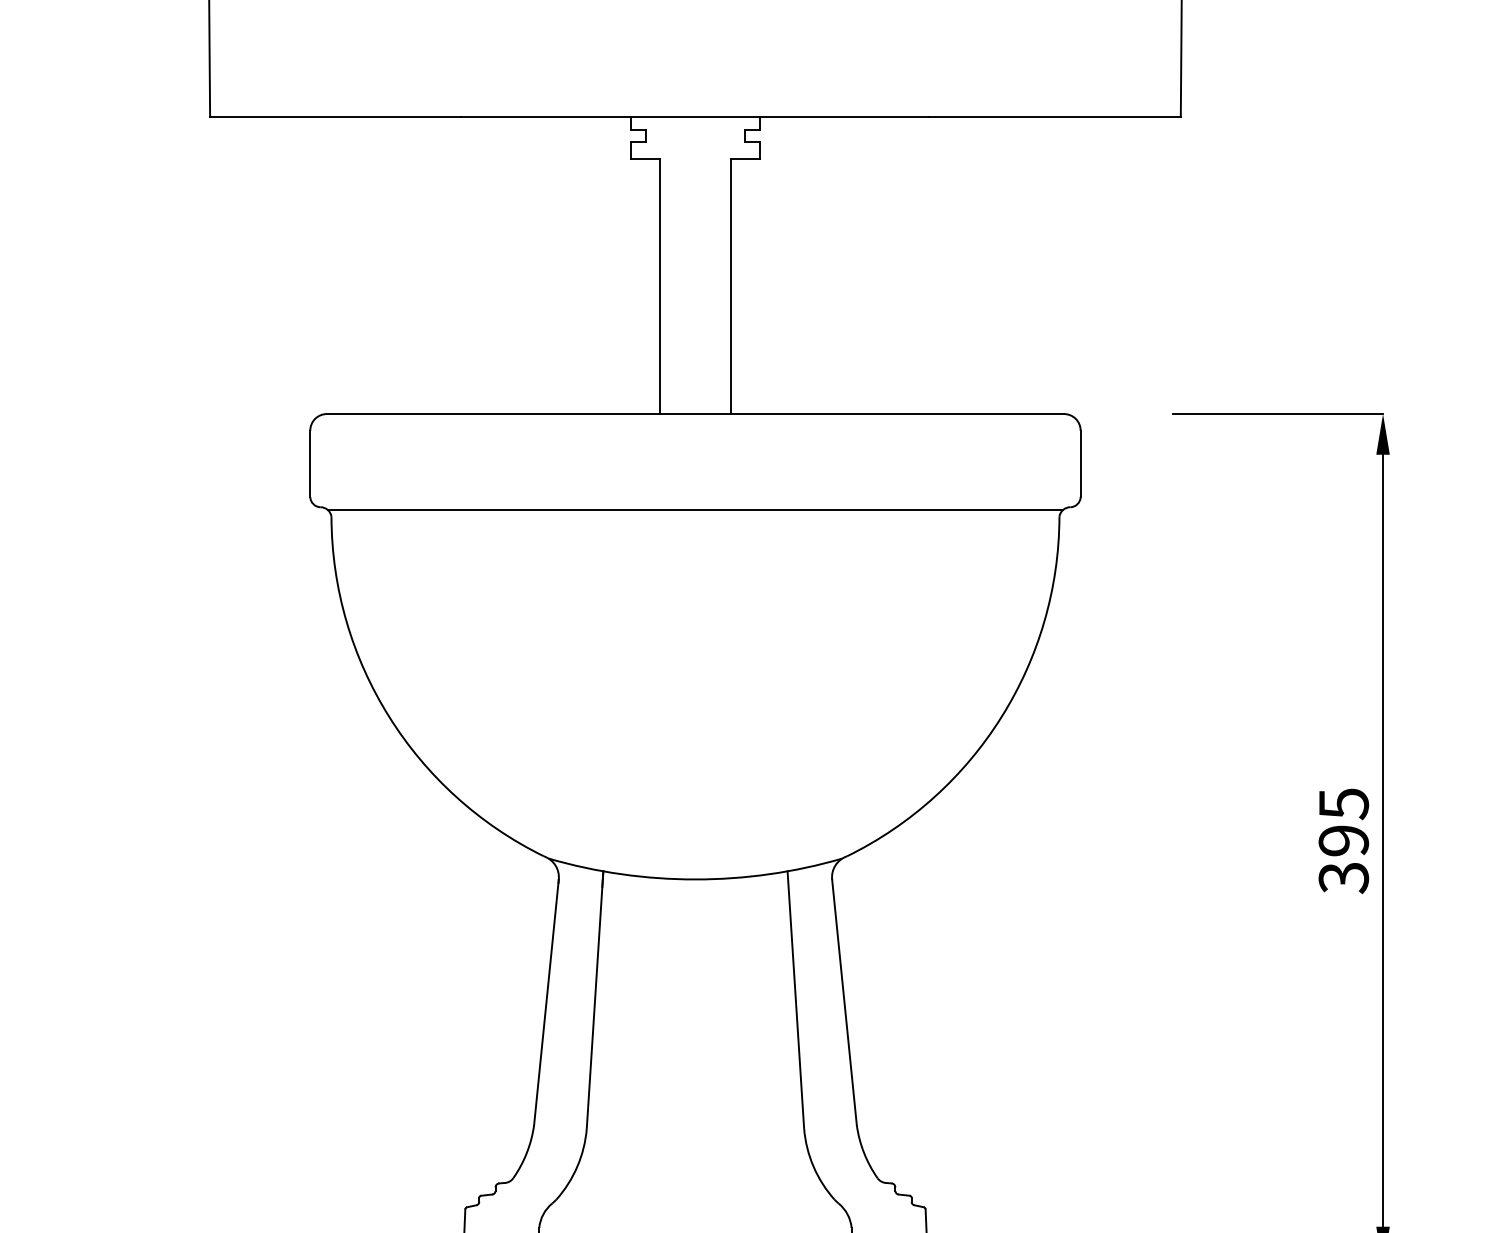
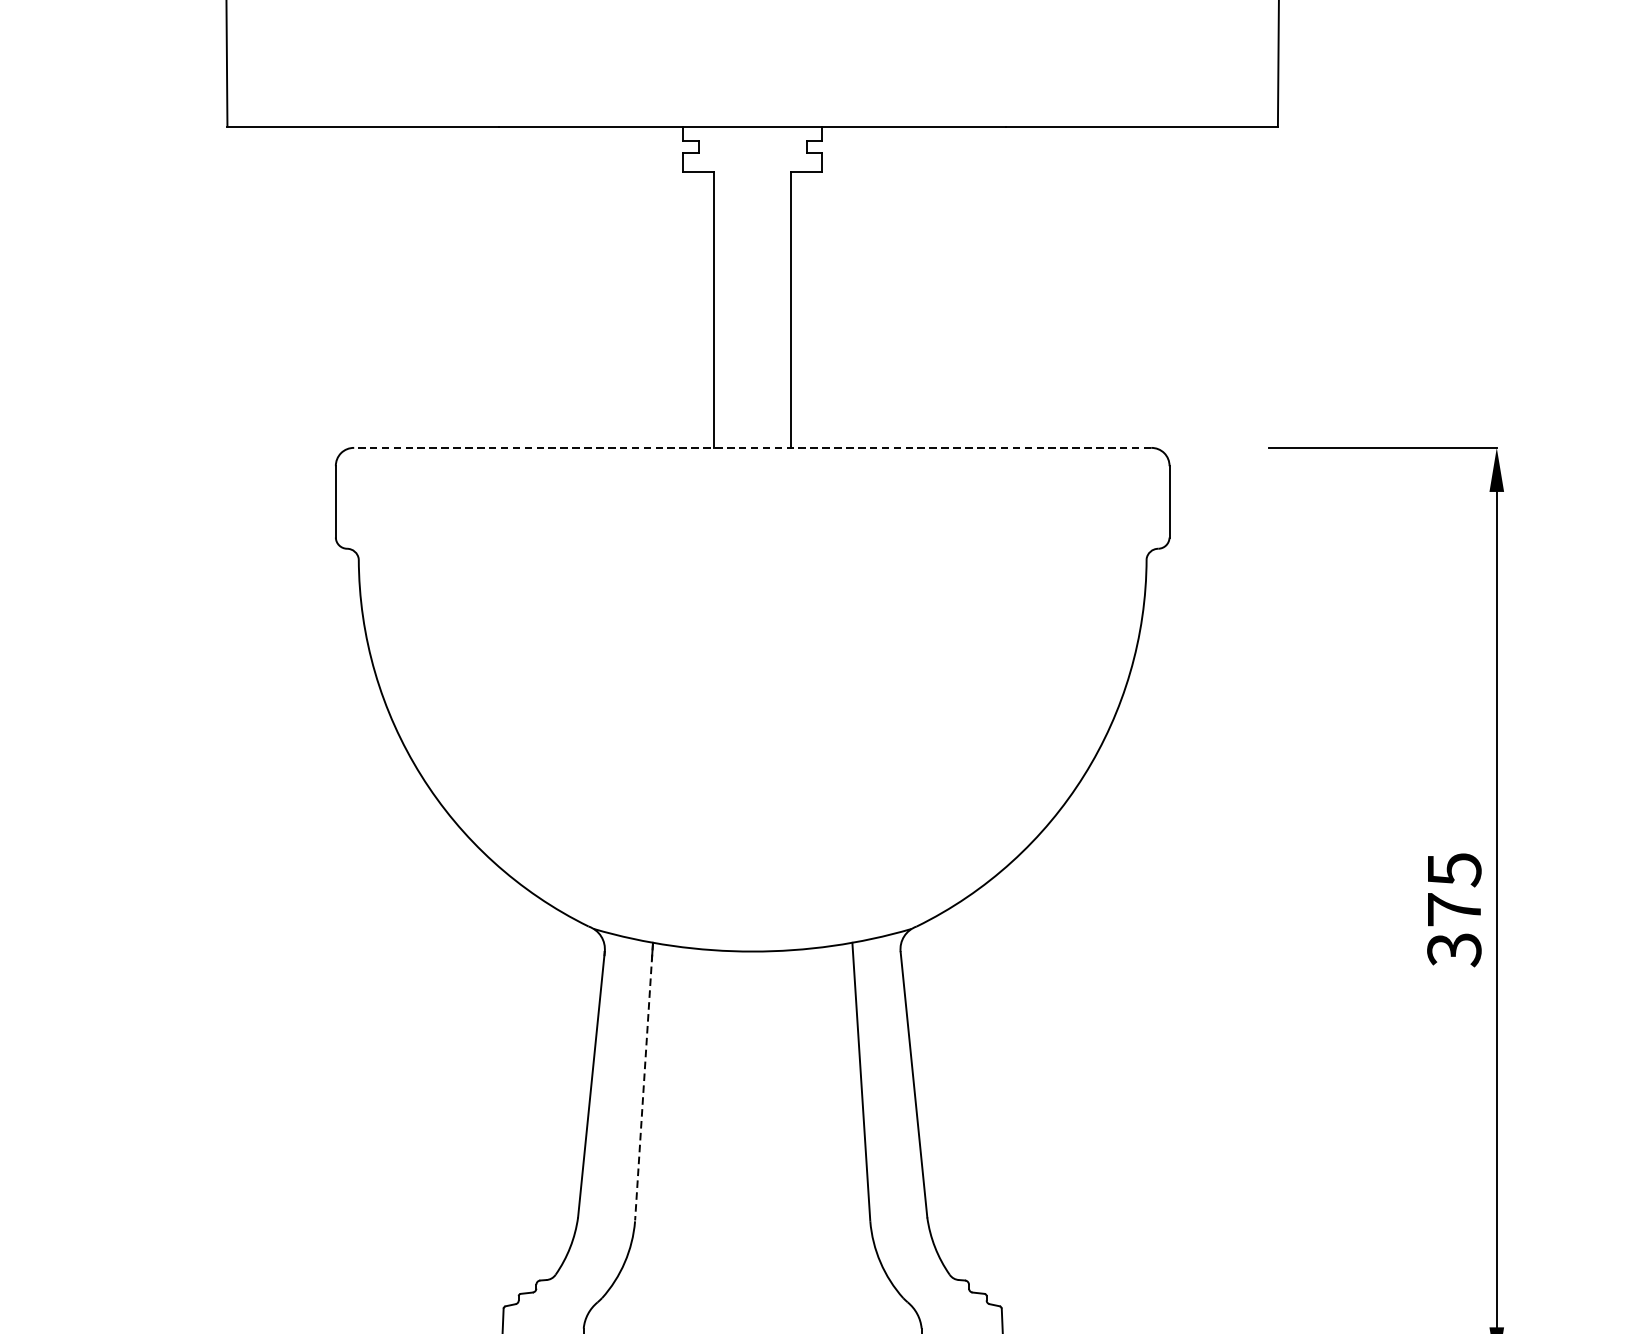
line: (694, 414) -> (751, 448), solid -> dashed
line: (695, 509) -> (752, 551), removed
text: (1343, 840) -> (1453, 909), 395 -> 375
line: (595, 999) -> (644, 1081), solid -> dashed

